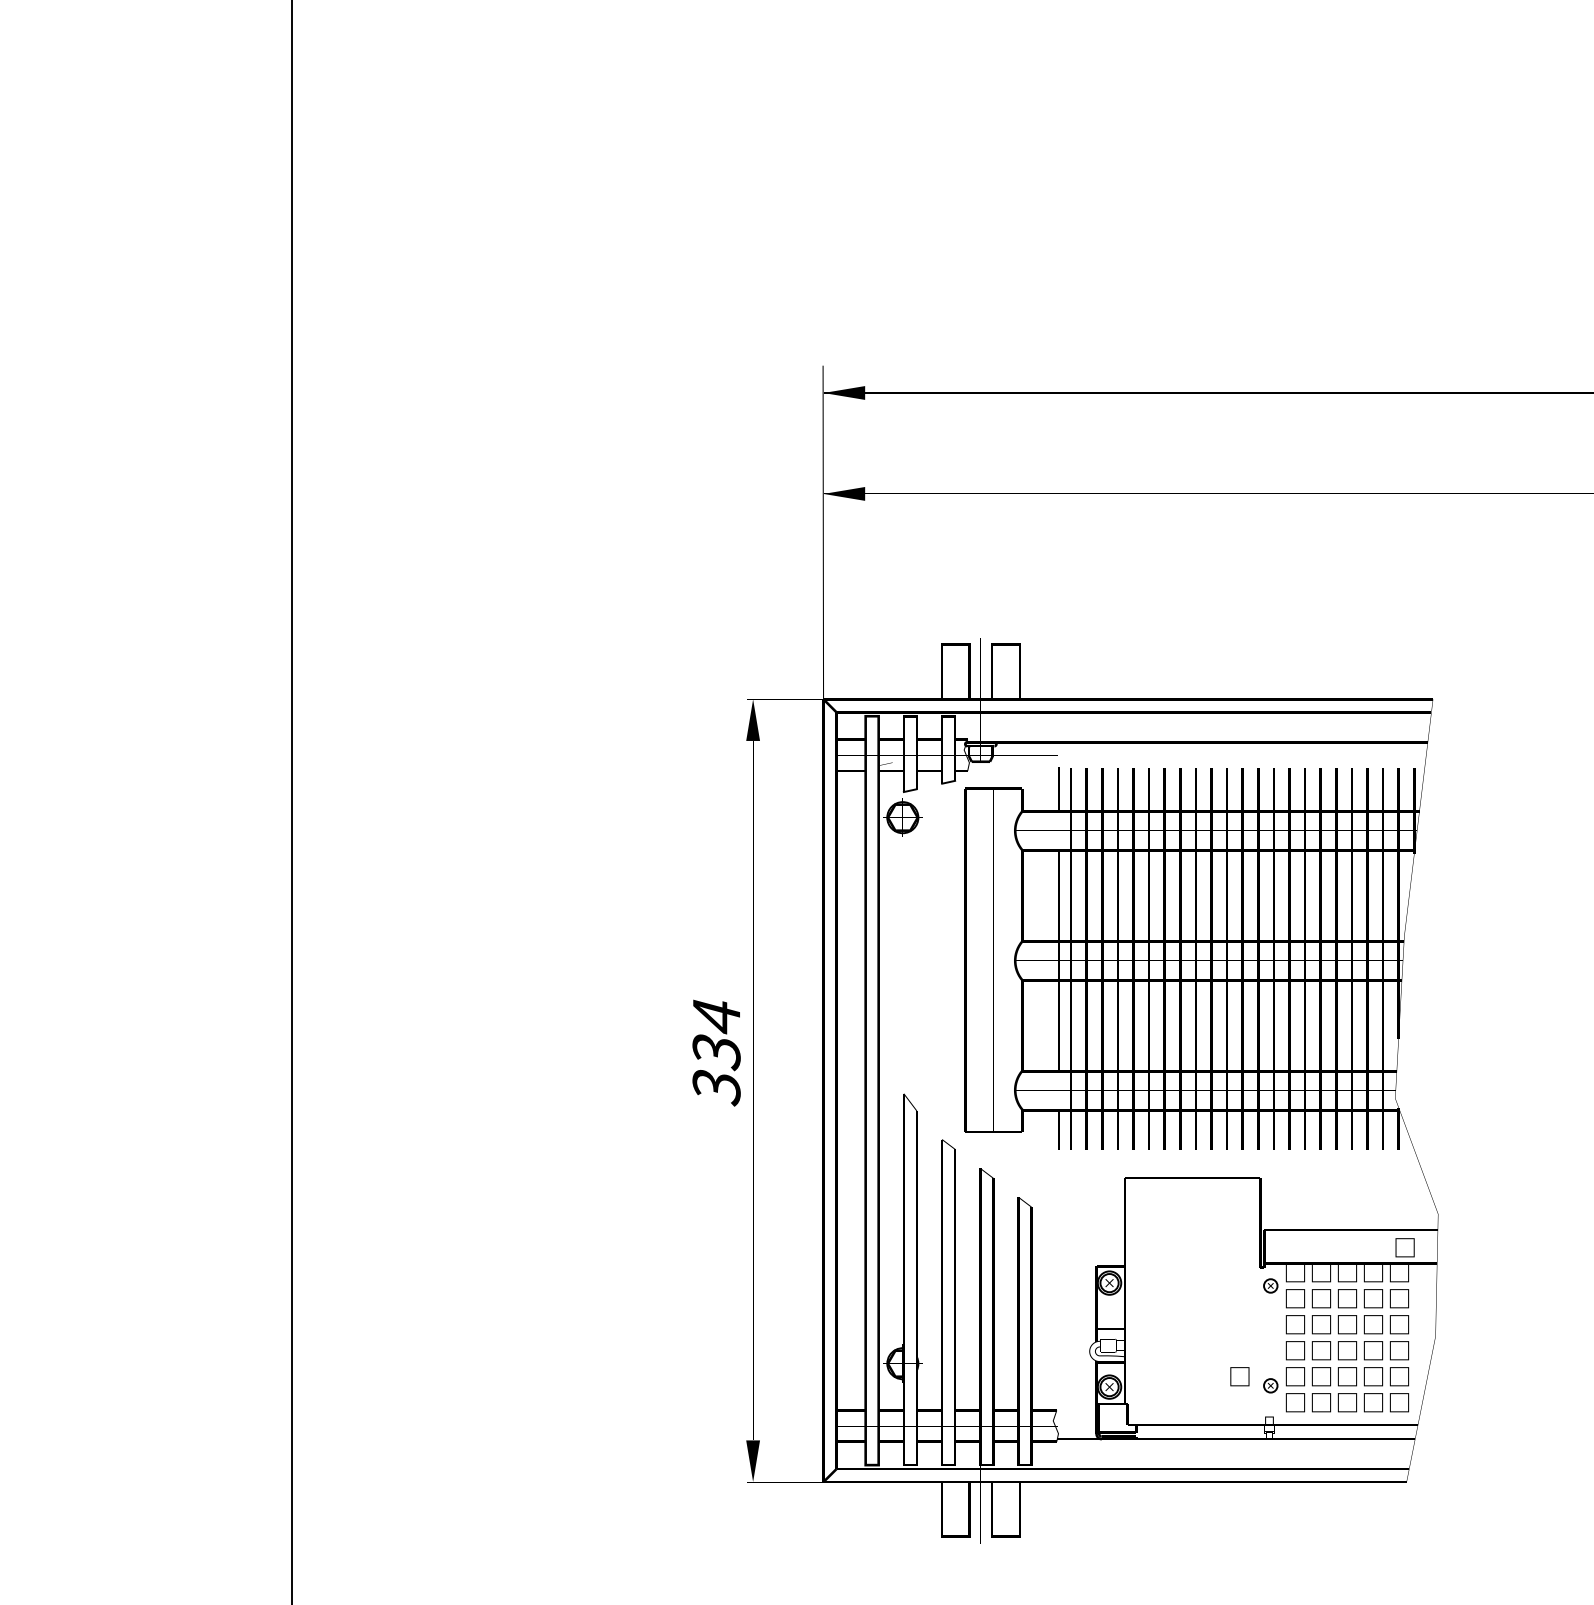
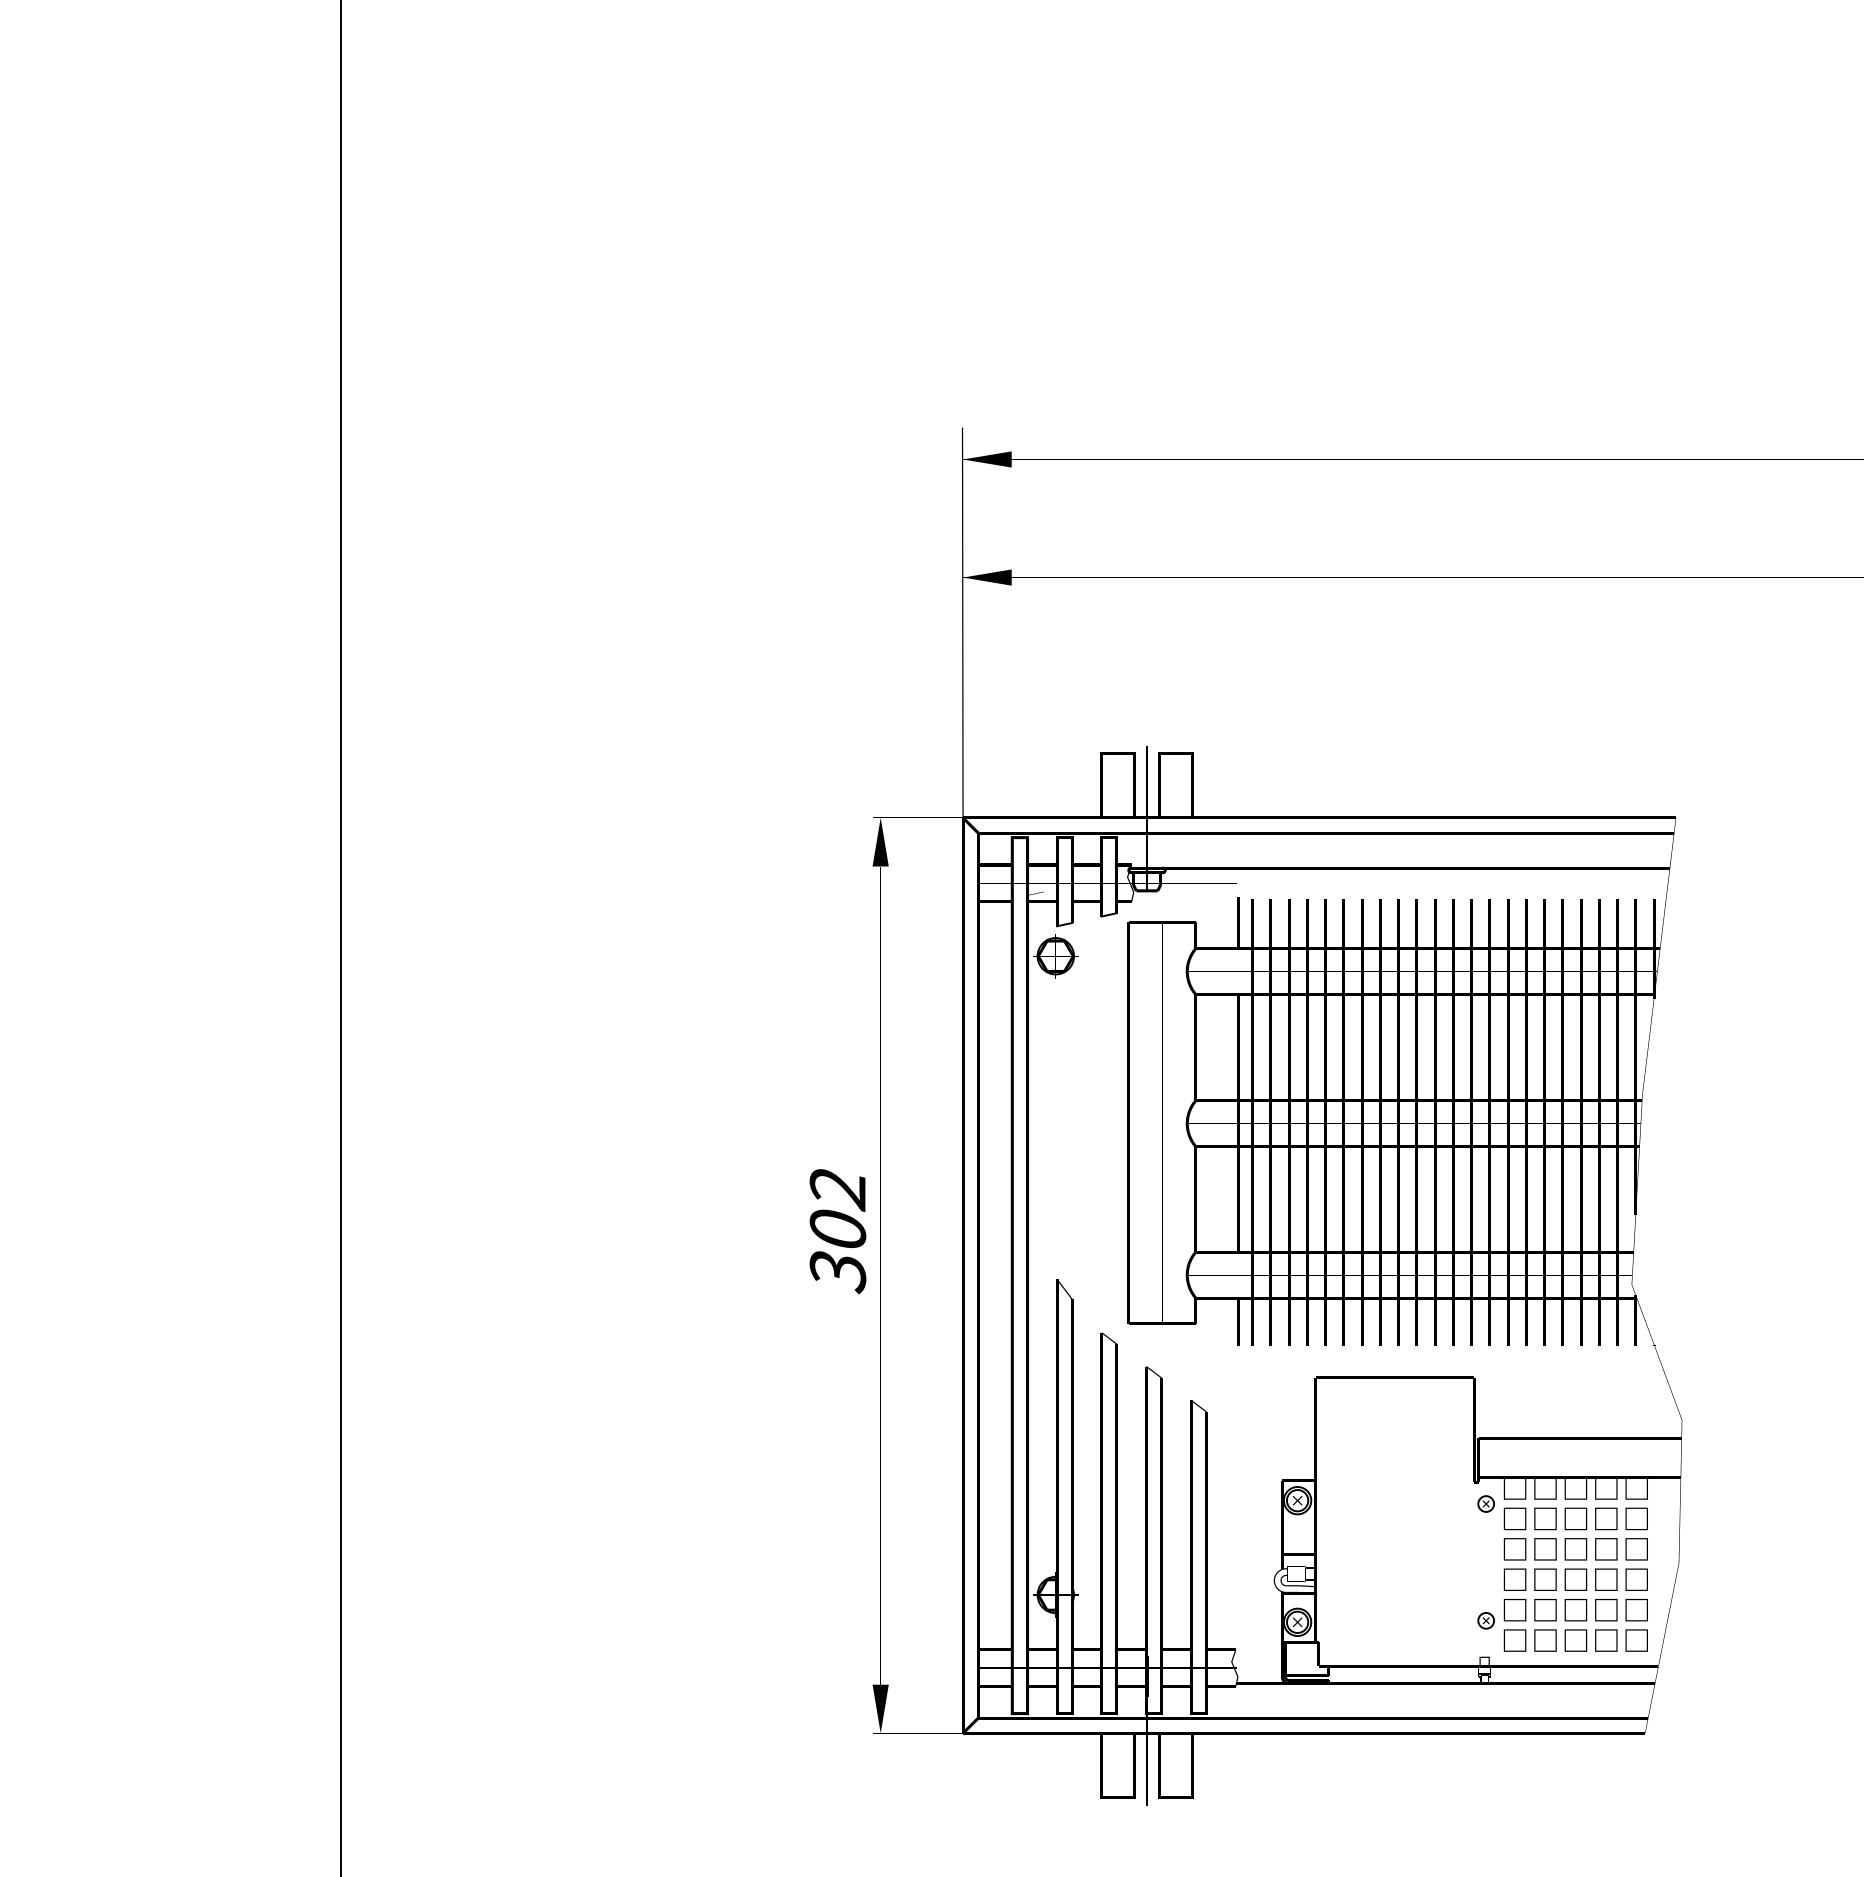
text: (716, 1035) -> (837, 1210), 334 -> 302
part: (1405, 1247) -> (1643, 1459), removed
part: (1239, 1376) -> (1449, 1610), removed

